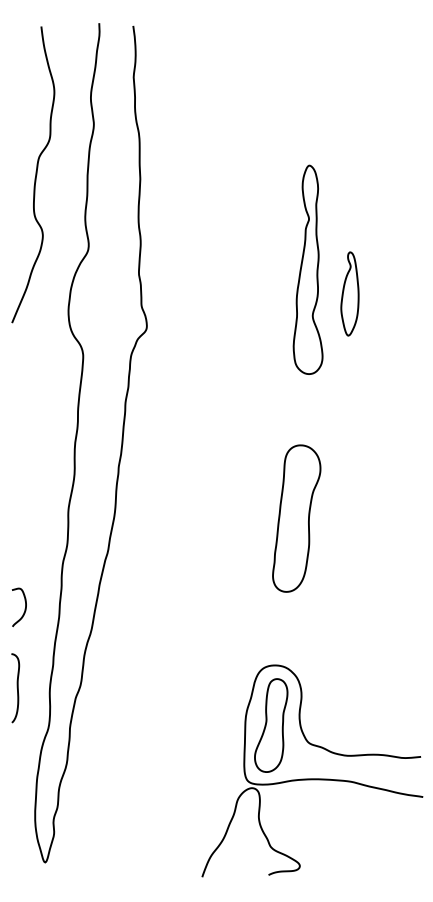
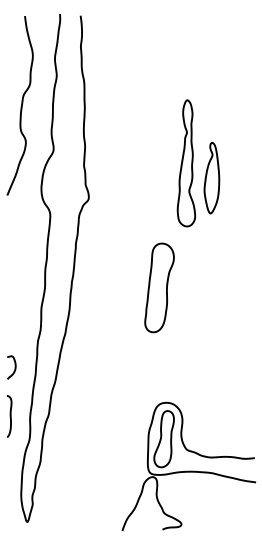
part: (349, 293) -> (211, 177), size x1.4
part: (296, 517) -> (159, 287), moved

